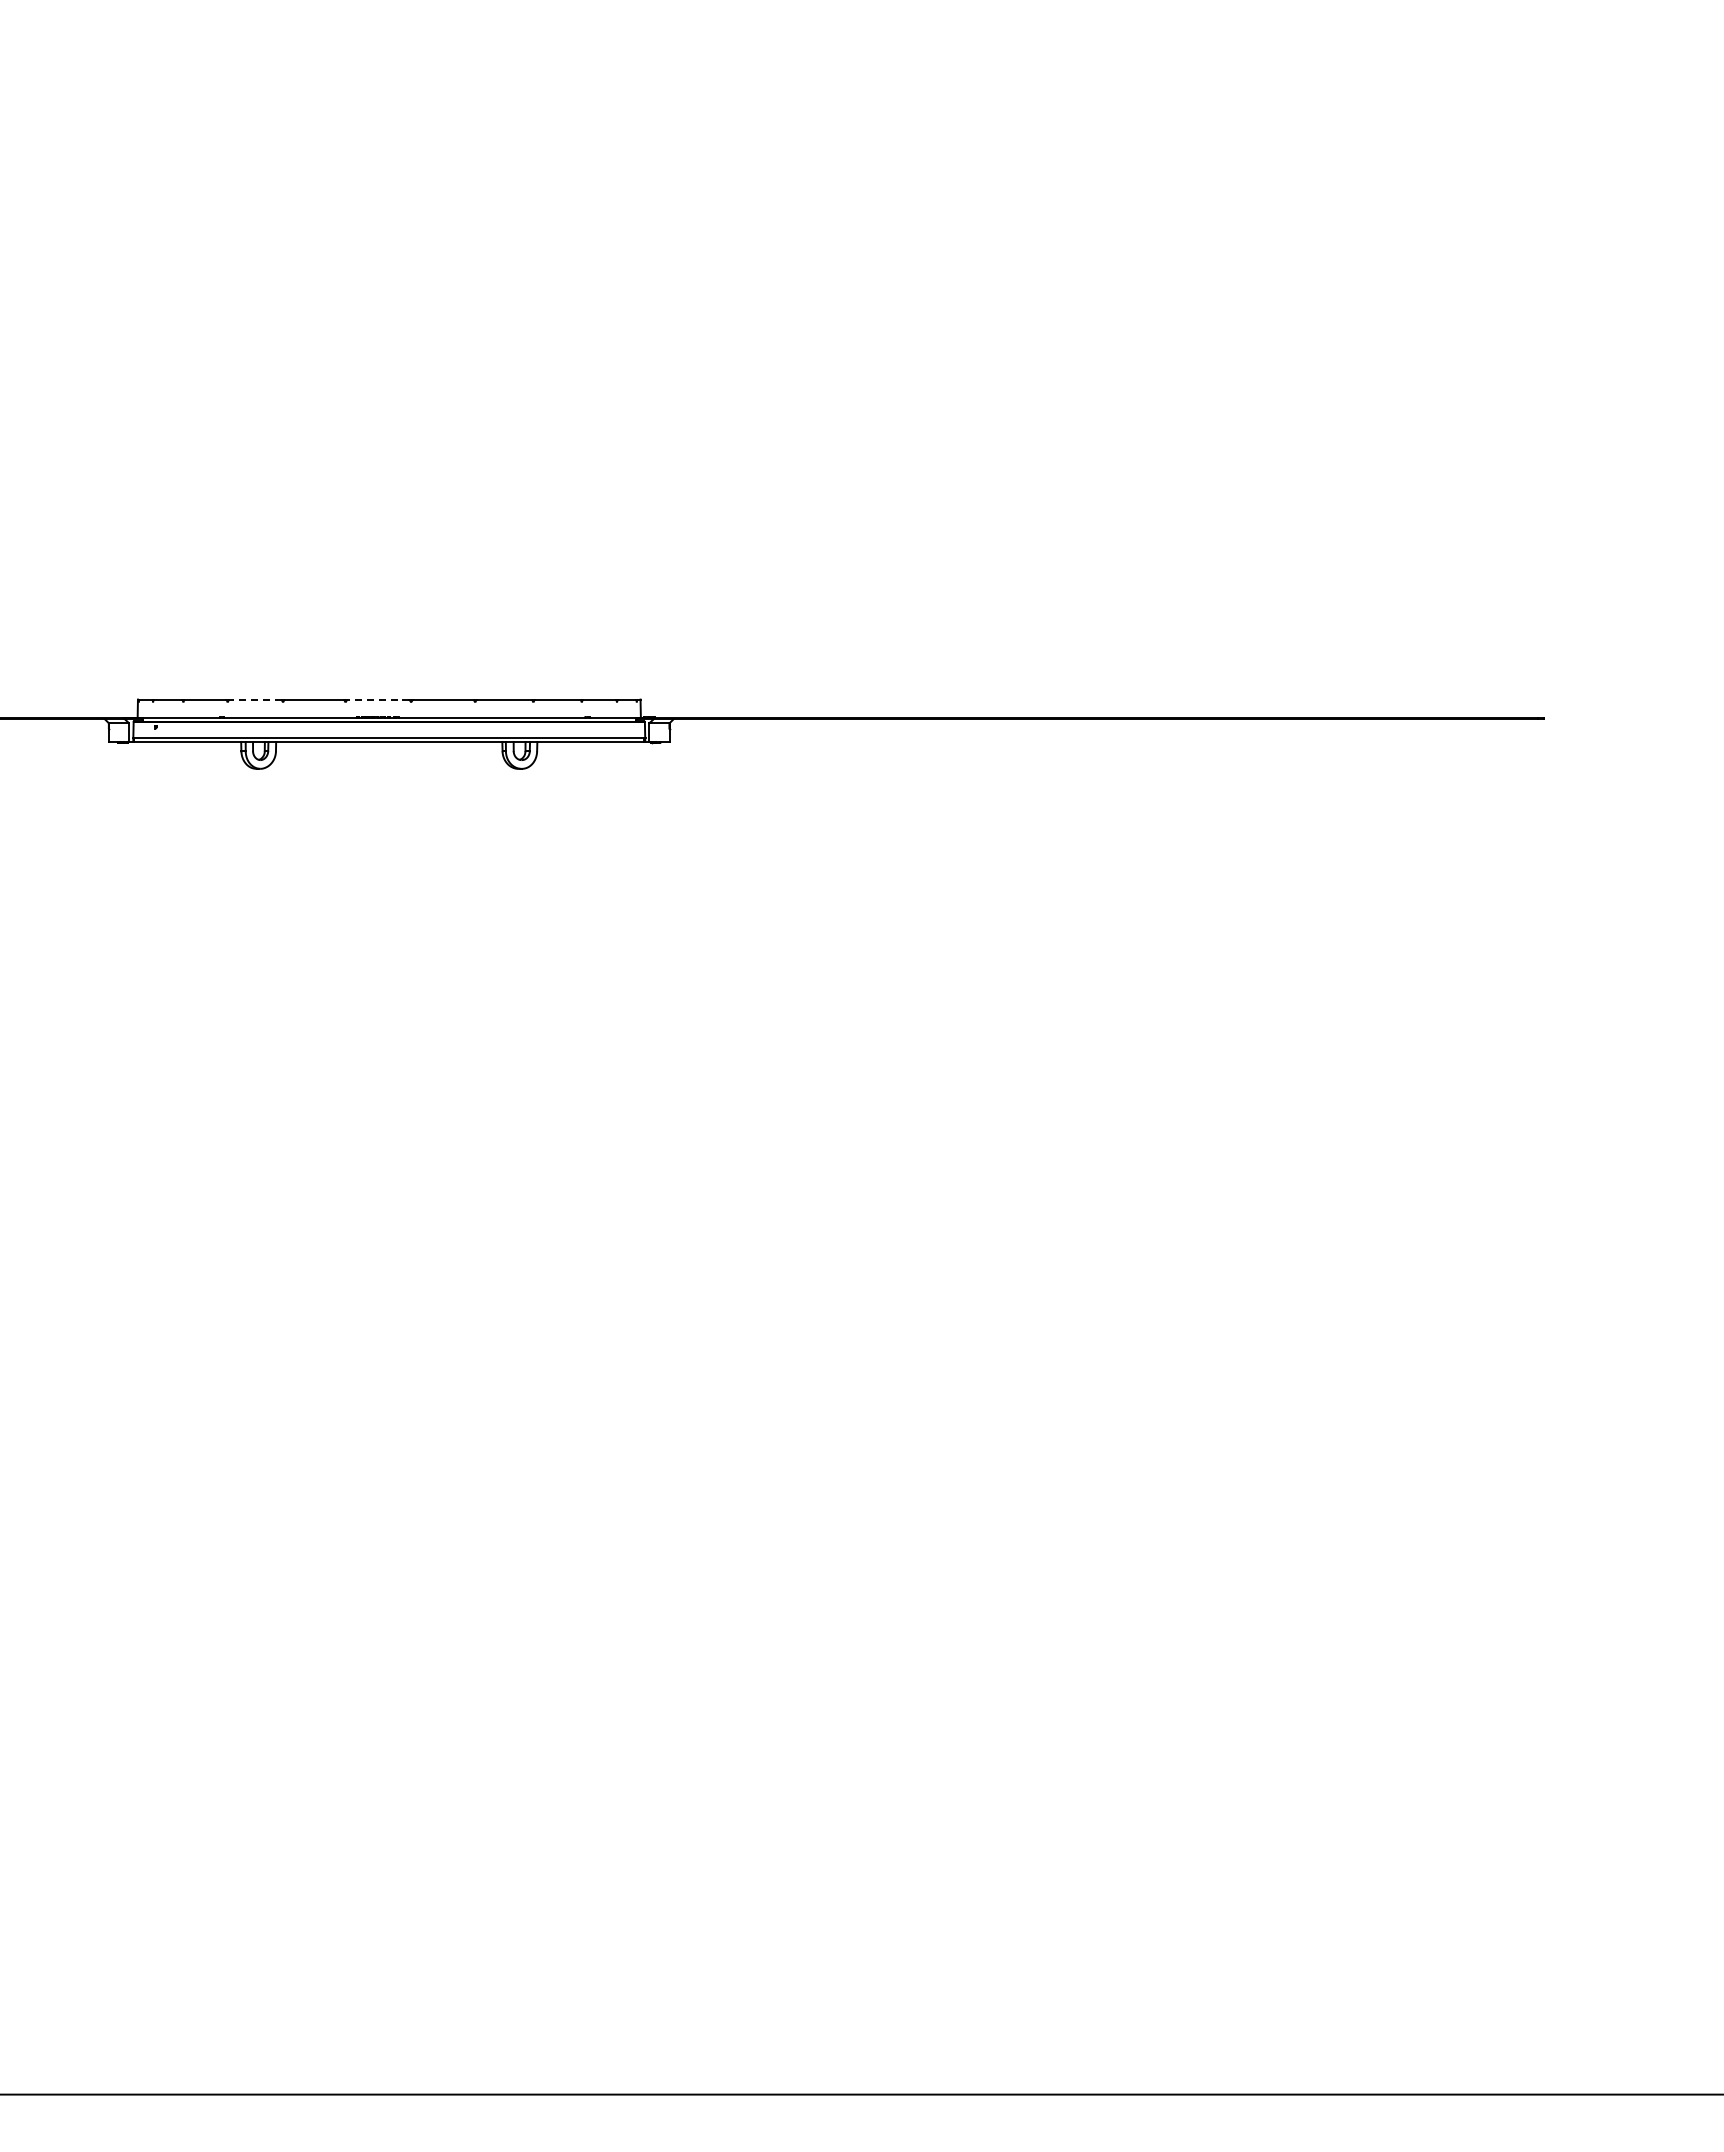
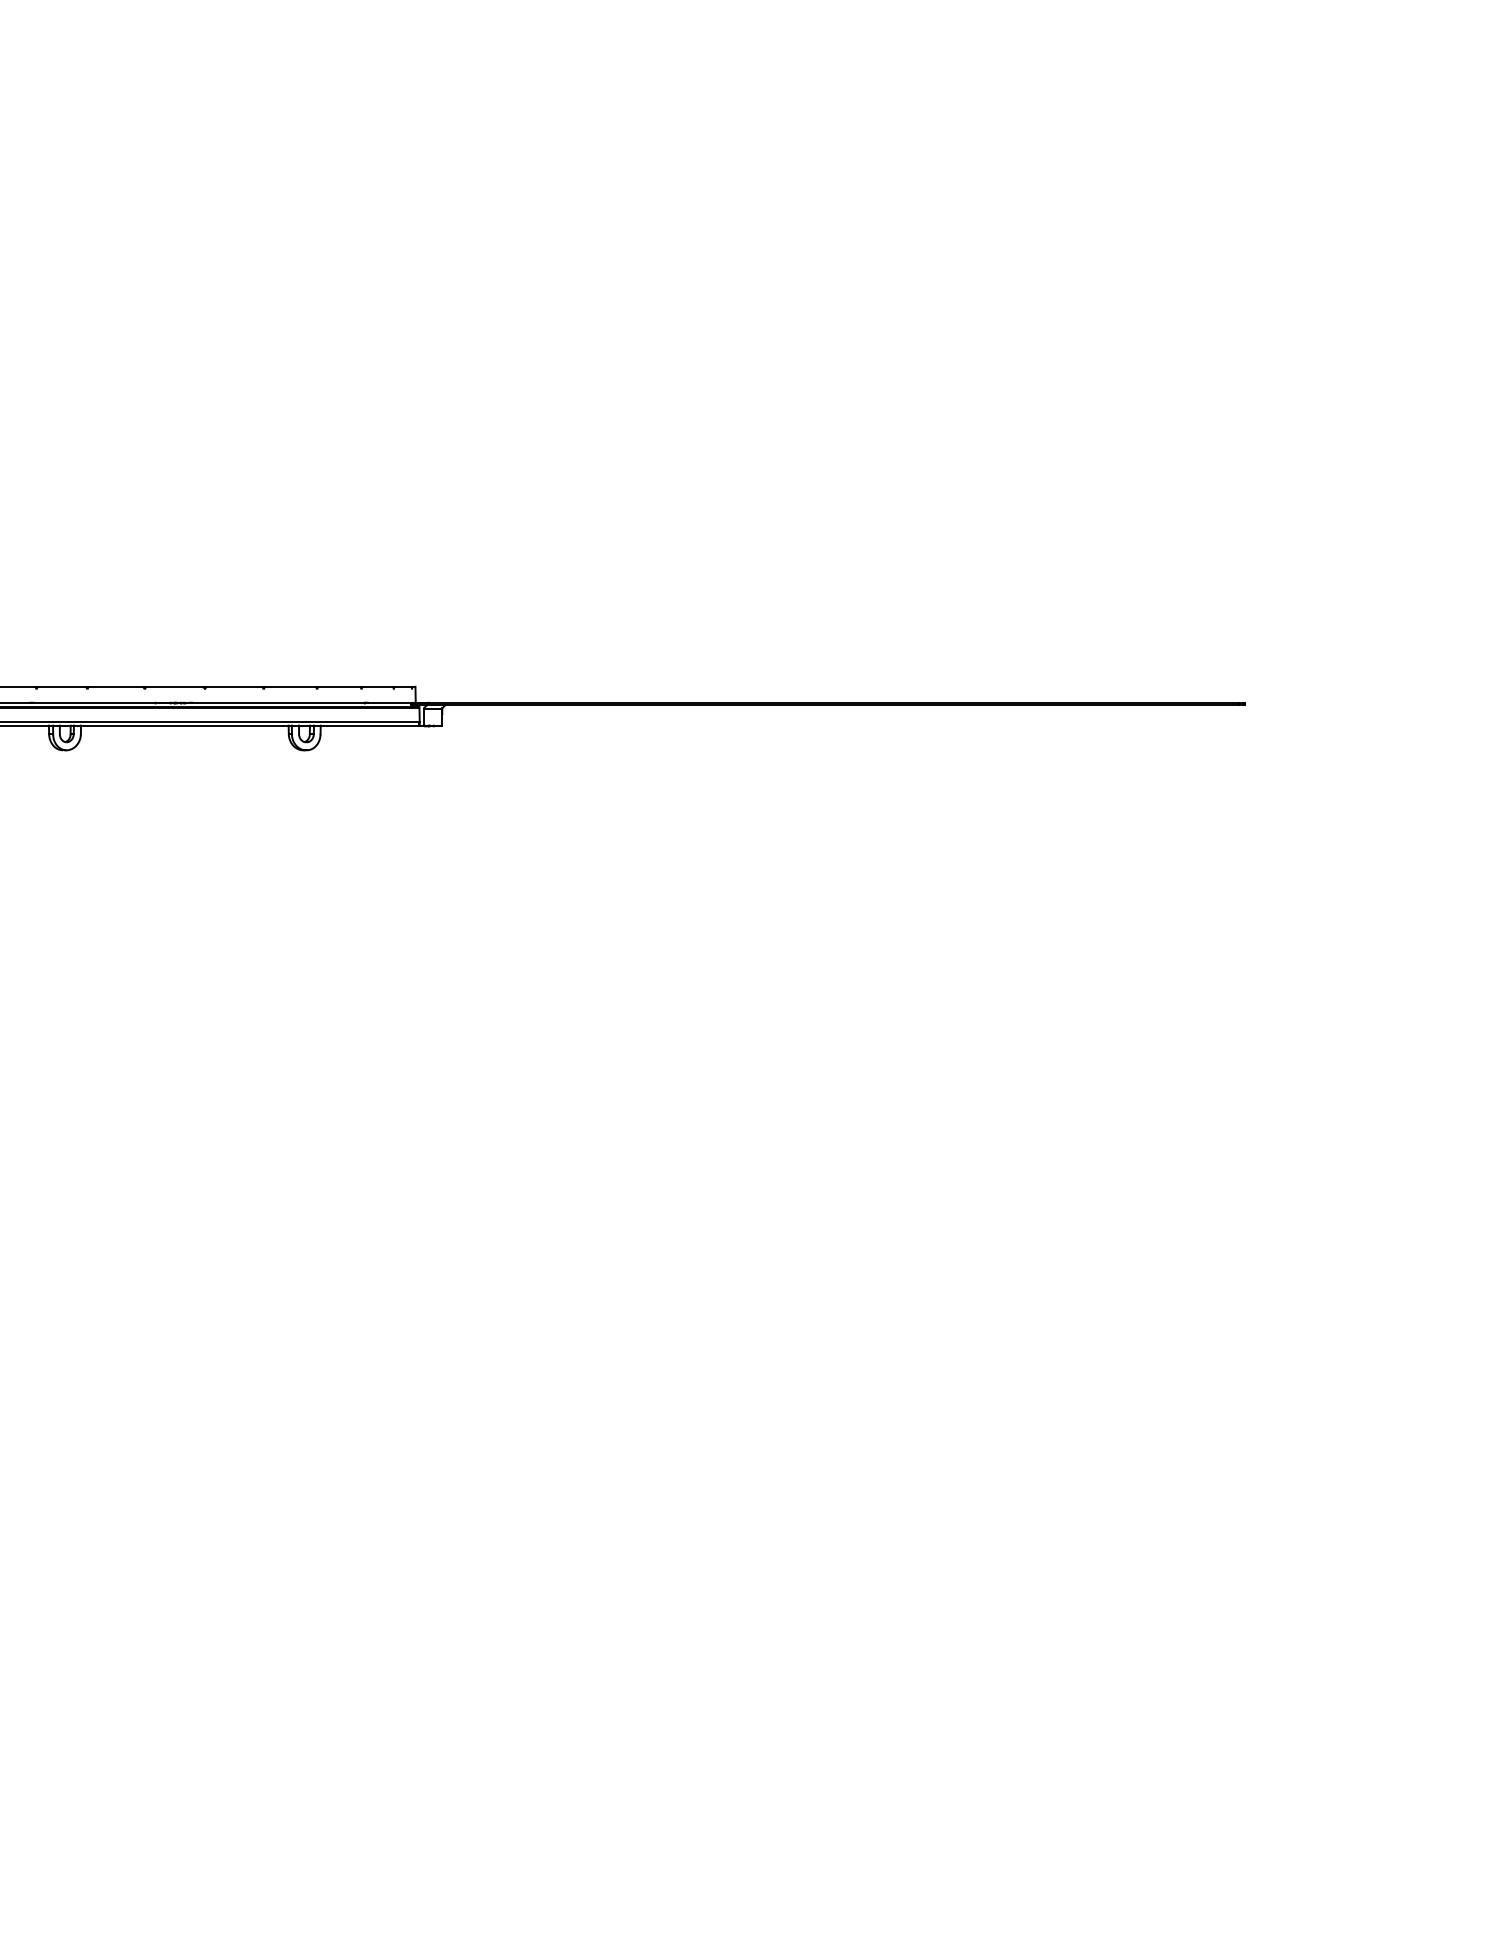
line: (254, 699) -> (61, 686), dashed -> solid
line: (377, 699) -> (174, 686), dashed -> solid

